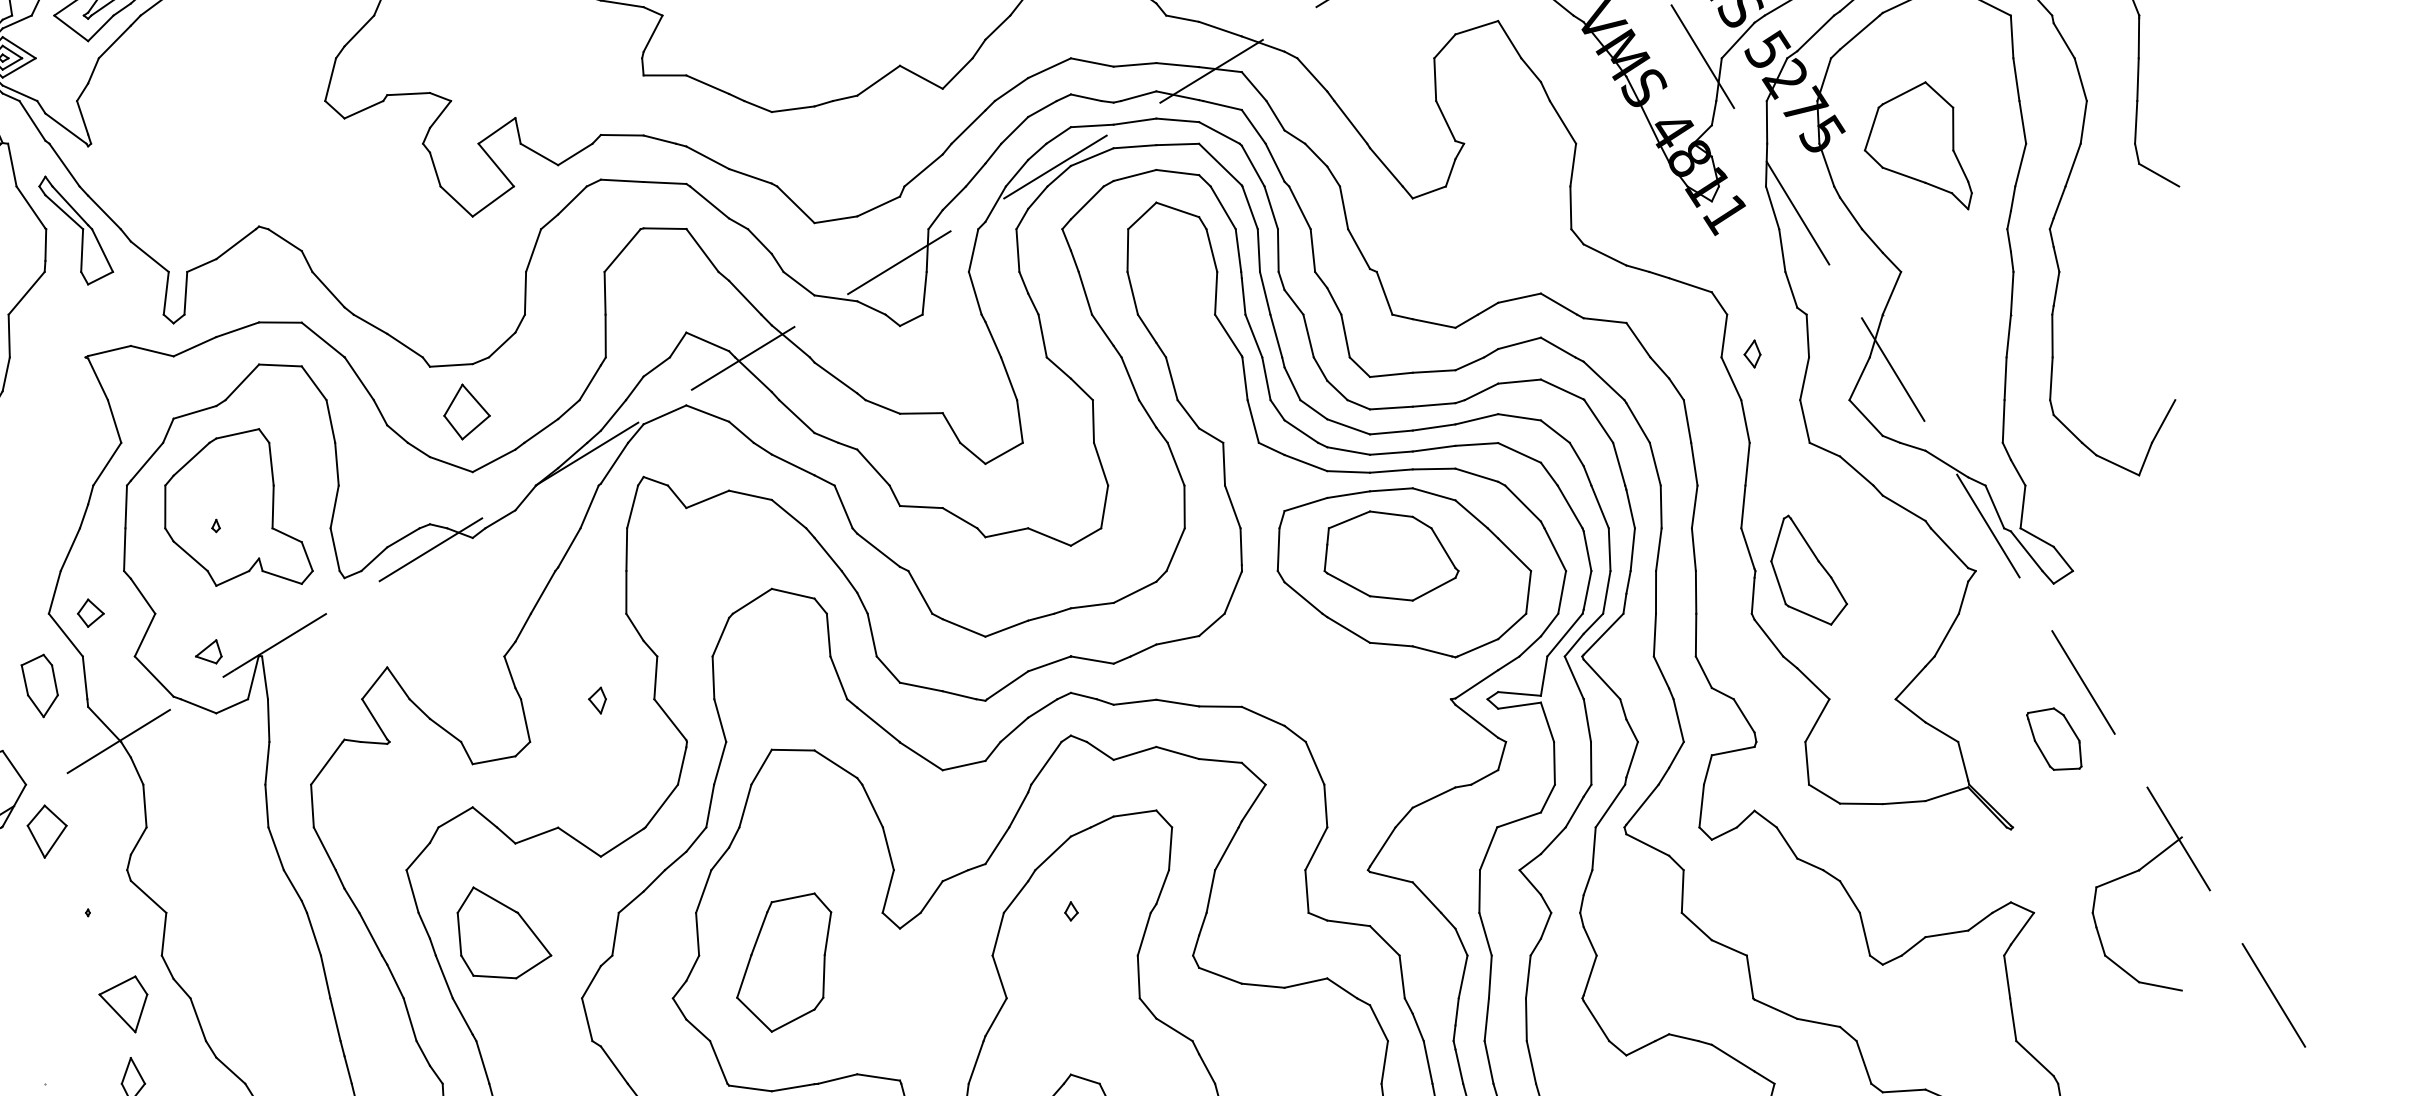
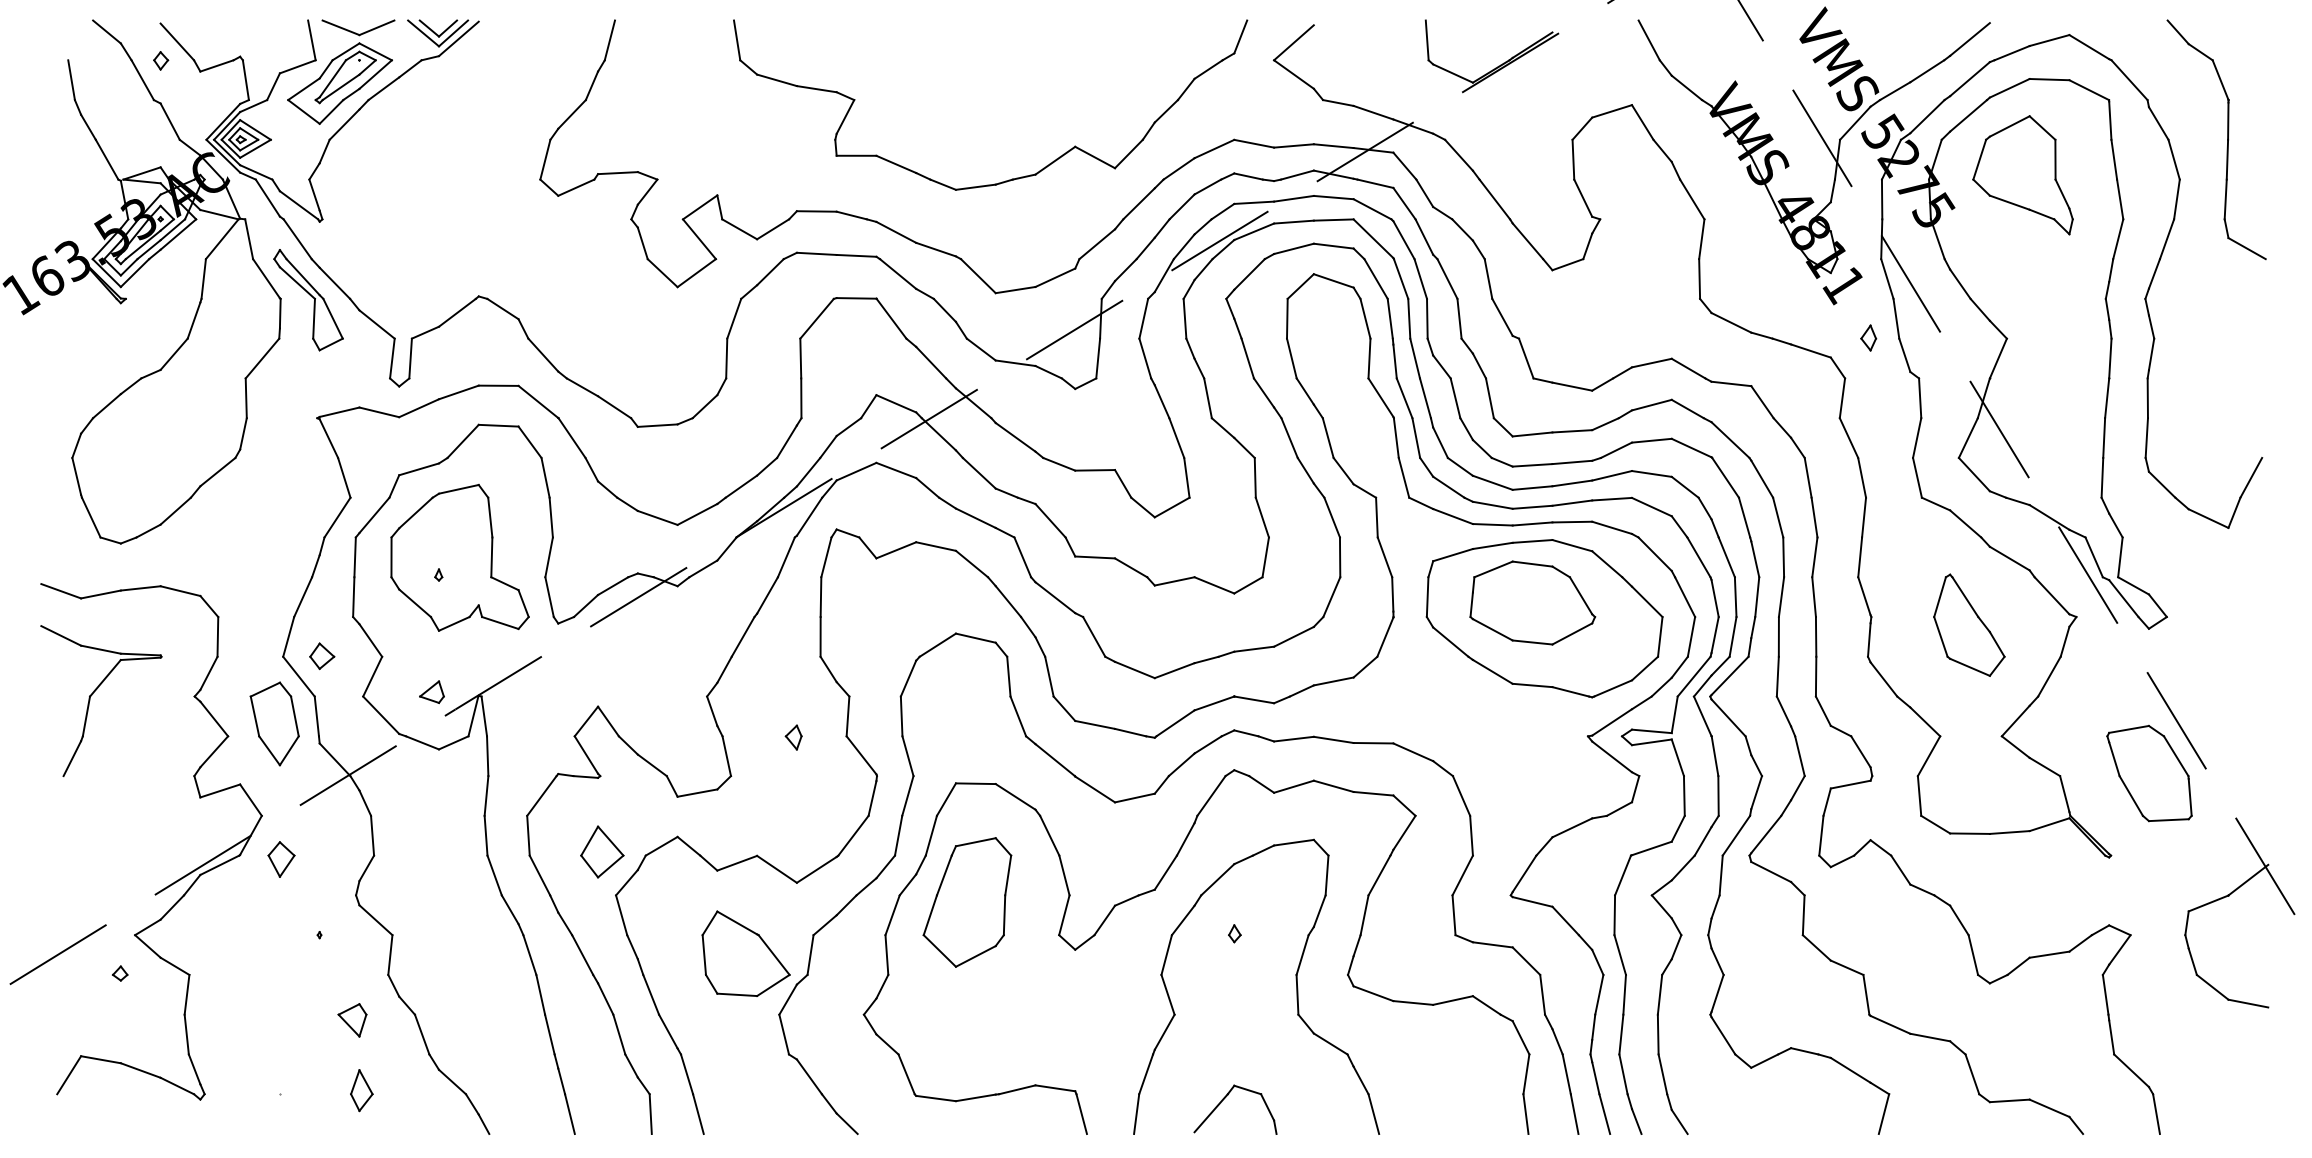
part: (1917, 146) -> (2022, 175), moved
part: (1752, 353) -> (1868, 337), moved
part: (467, 411) -> (602, 851), moved
part: (1809, 569) -> (1969, 624), moved
part: (39, 685) -> (274, 723), size x1.43
part: (2054, 739) -> (2149, 773), size x1.67
part: (47, 831) -> (281, 859), size x0.71
part: (503, 932) -> (745, 953), moved
part: (784, 962) -> (967, 902), moved
part: (123, 1004) -> (352, 1020), size x0.62

